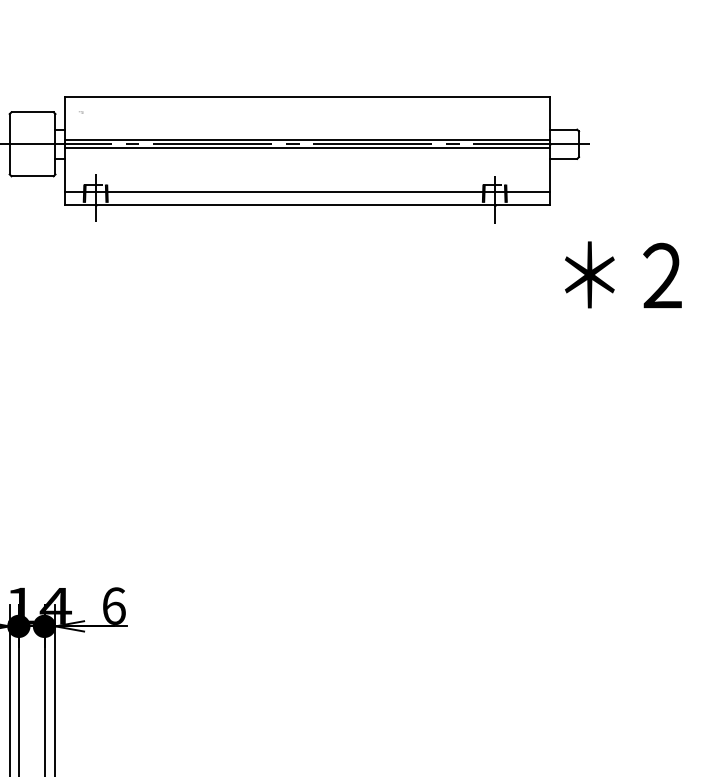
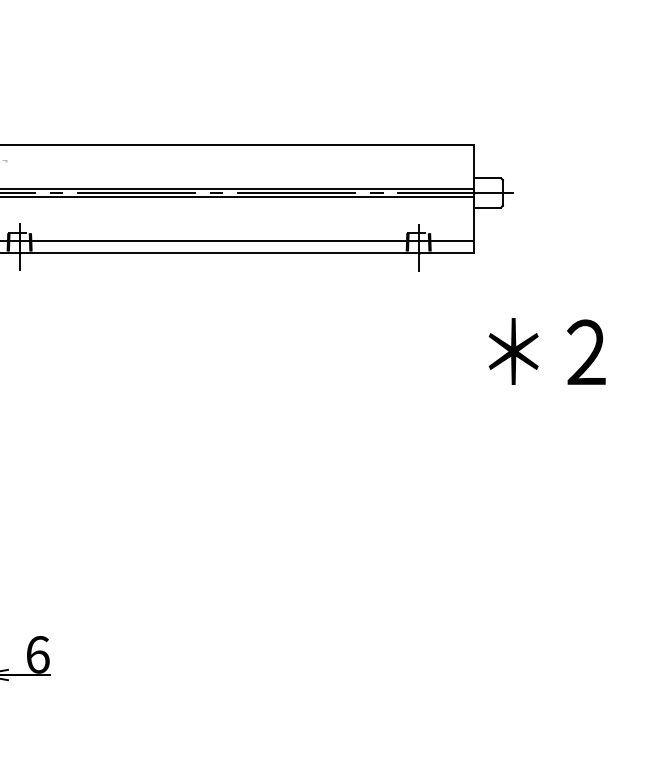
text: (623, 274) -> (547, 351), moved

